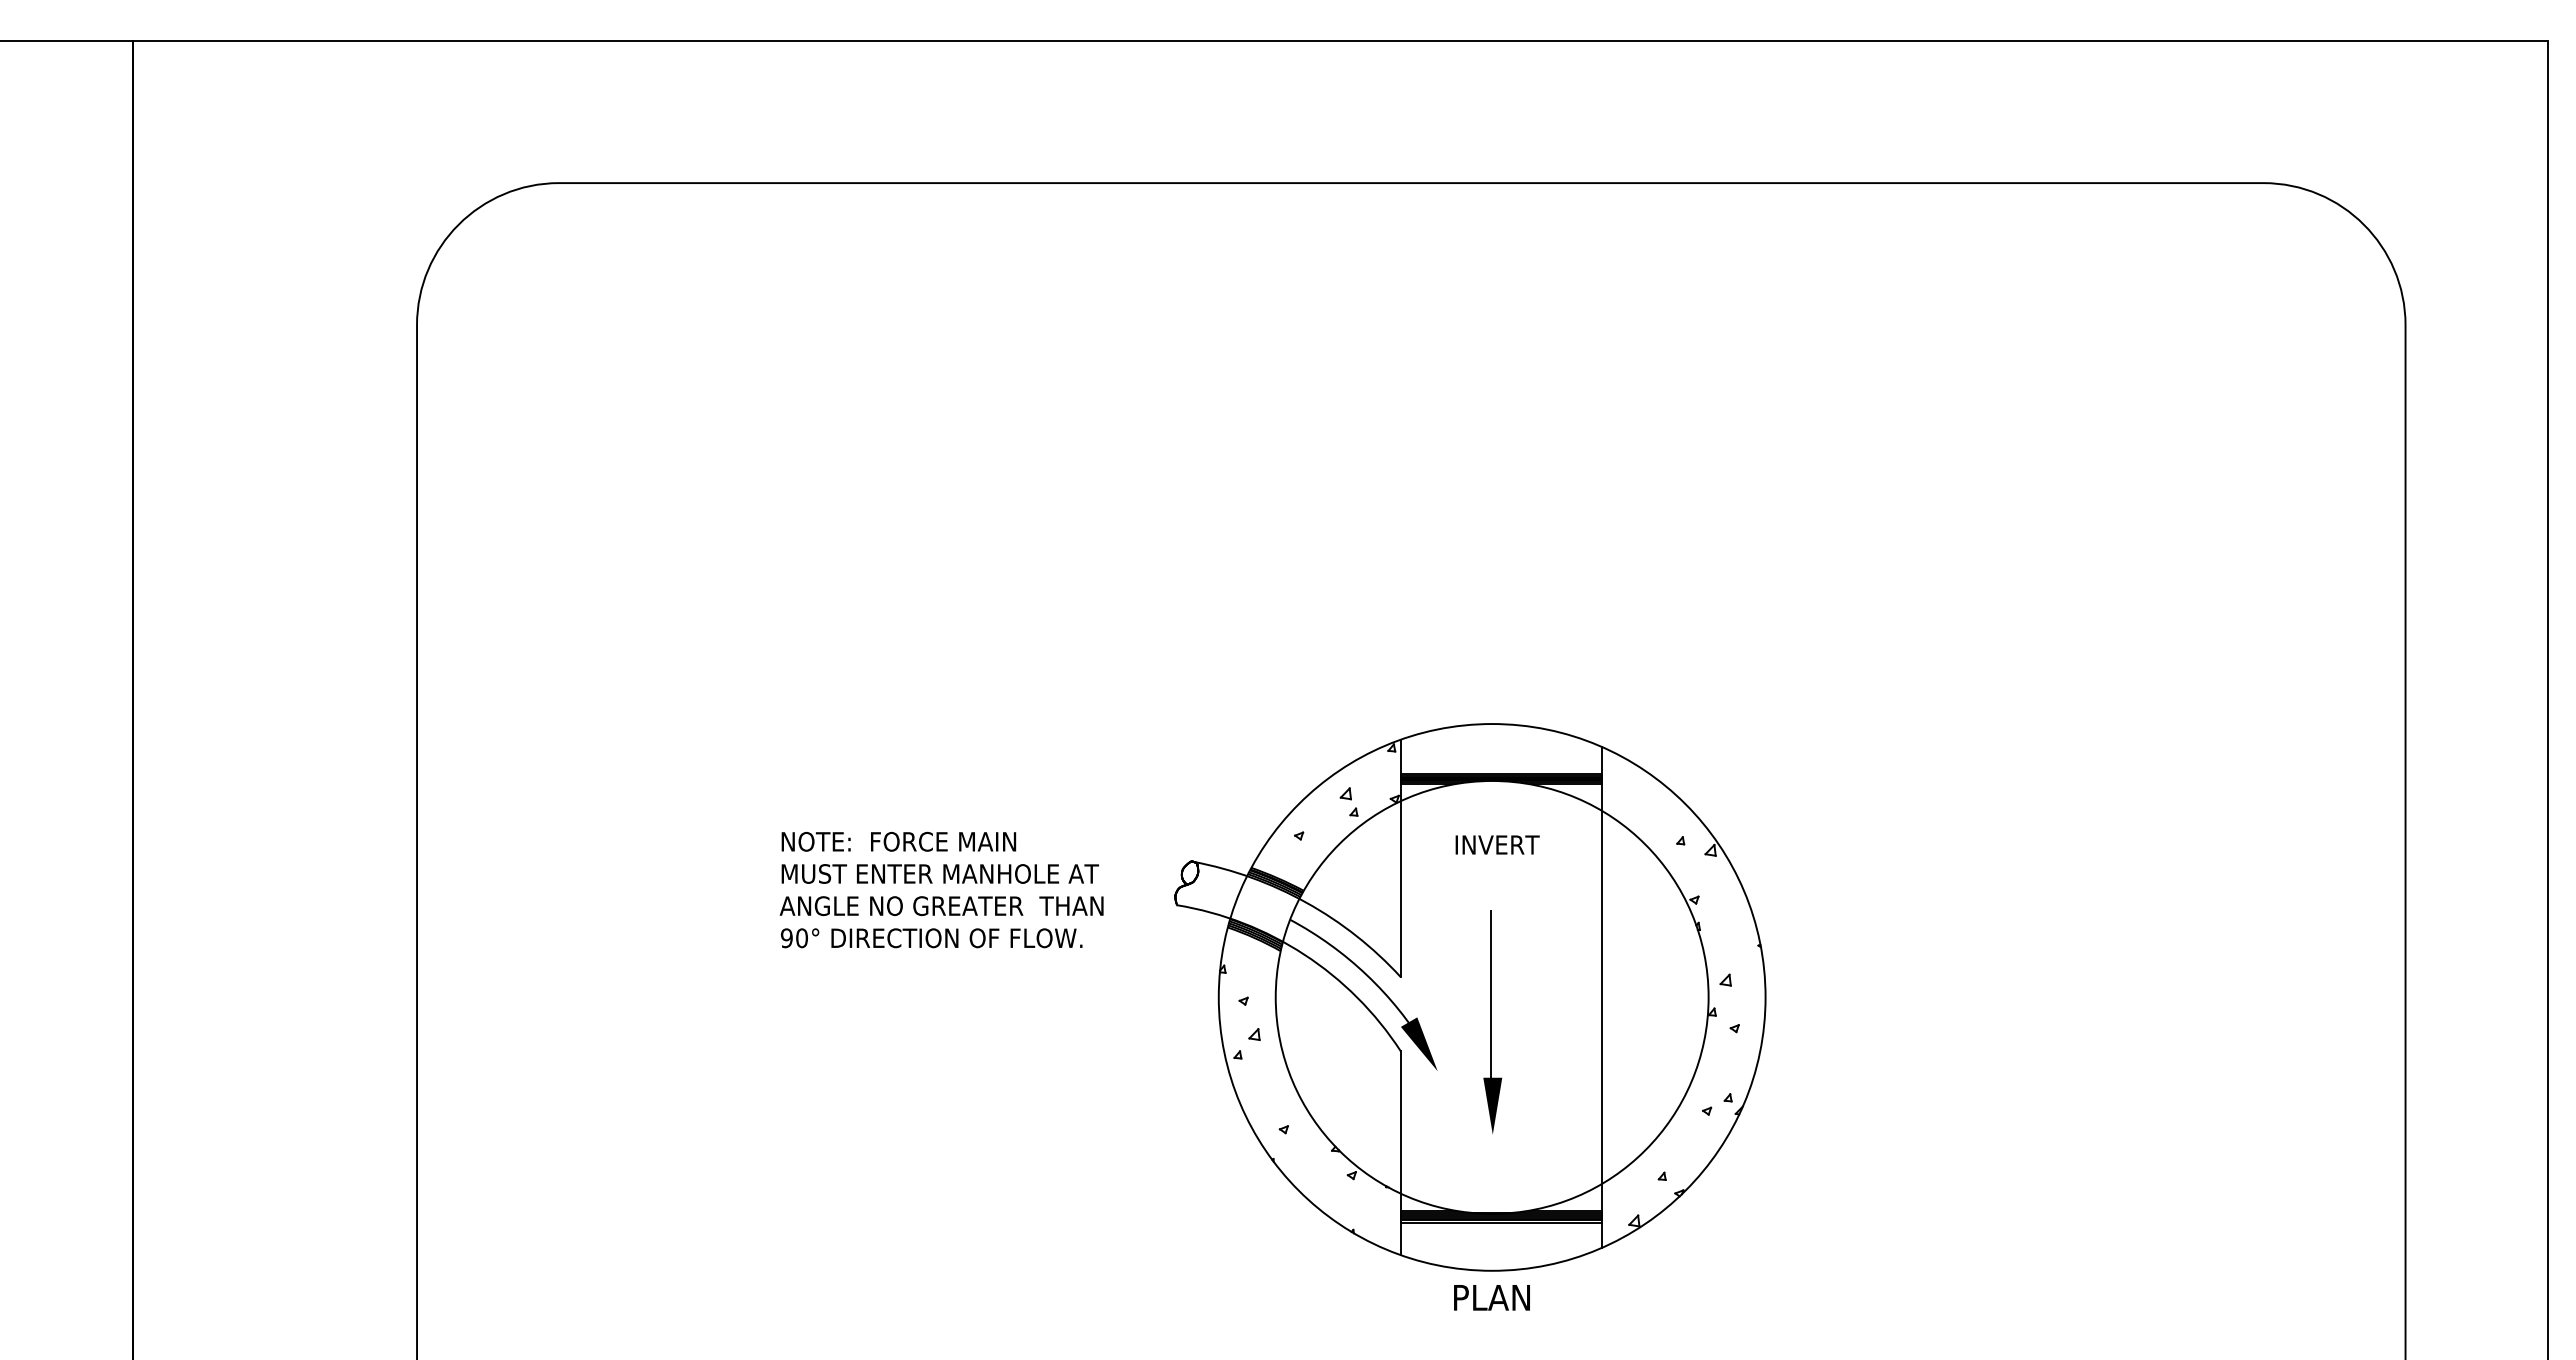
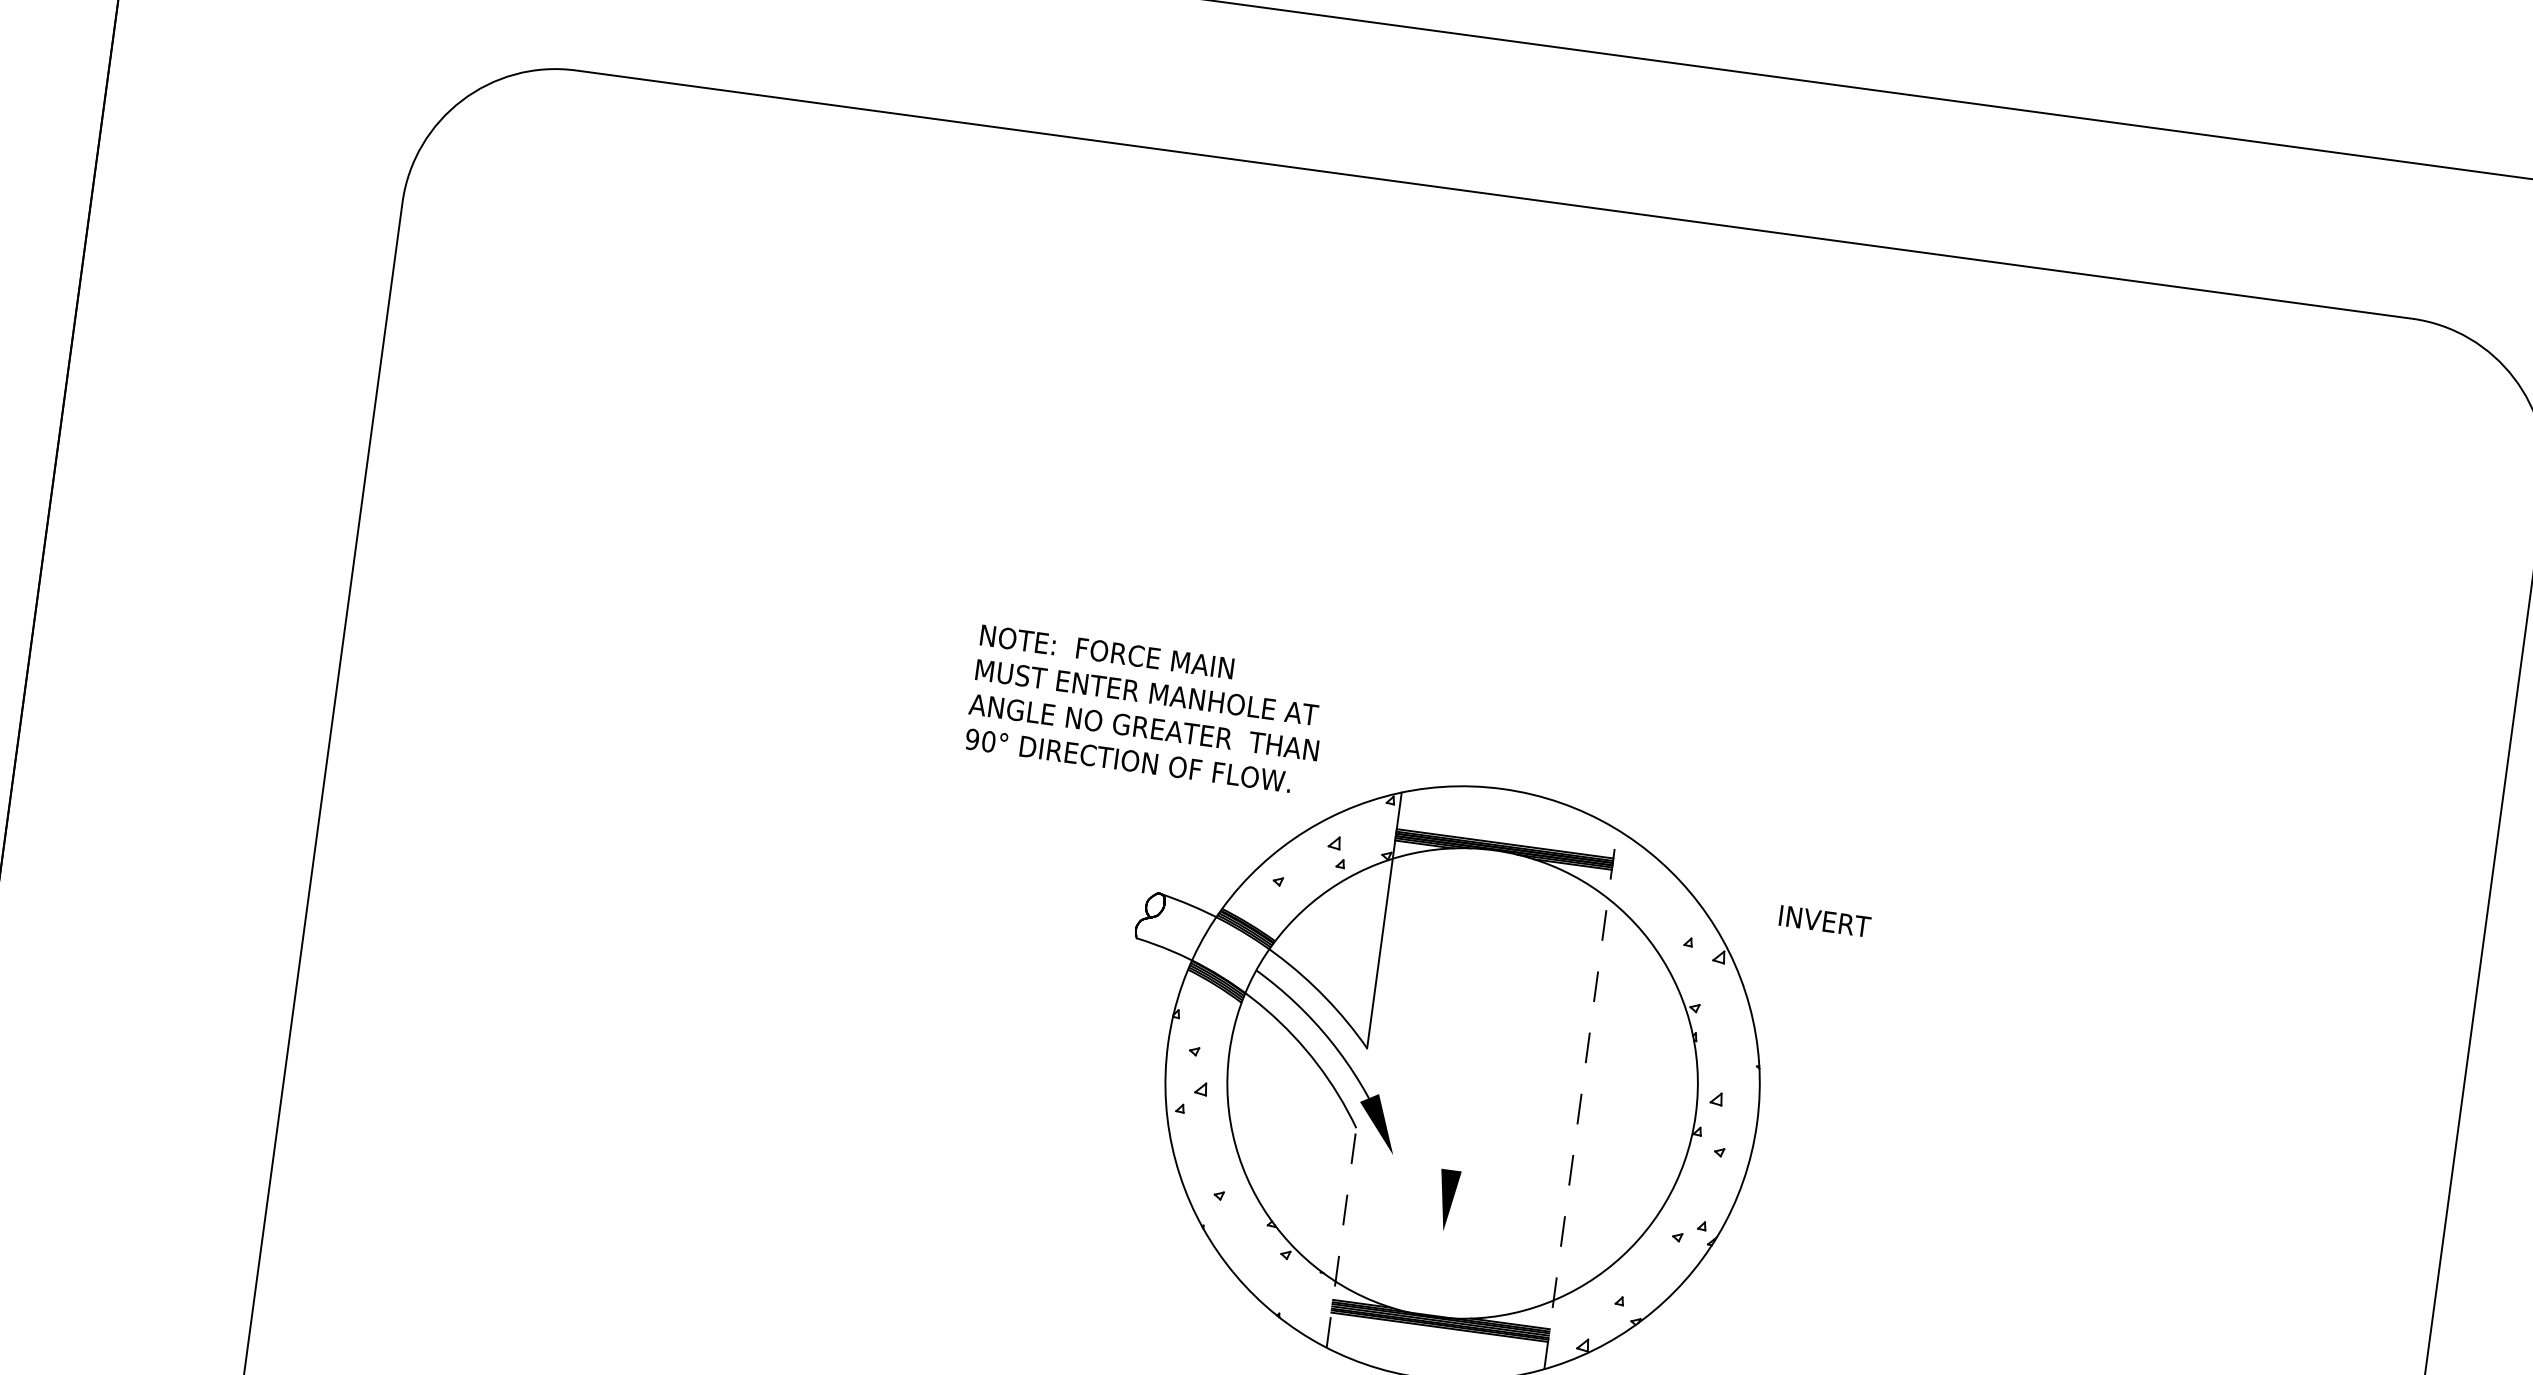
text: (1497, 844) -> (1824, 920), moved
text: (941, 889) -> (1146, 709), moved
line: (1491, 996) -> (1462, 1082), removed
line: (1601, 996) -> (1580, 1098), solid -> dashed
line: (1400, 1153) -> (1341, 1238), solid -> dashed

